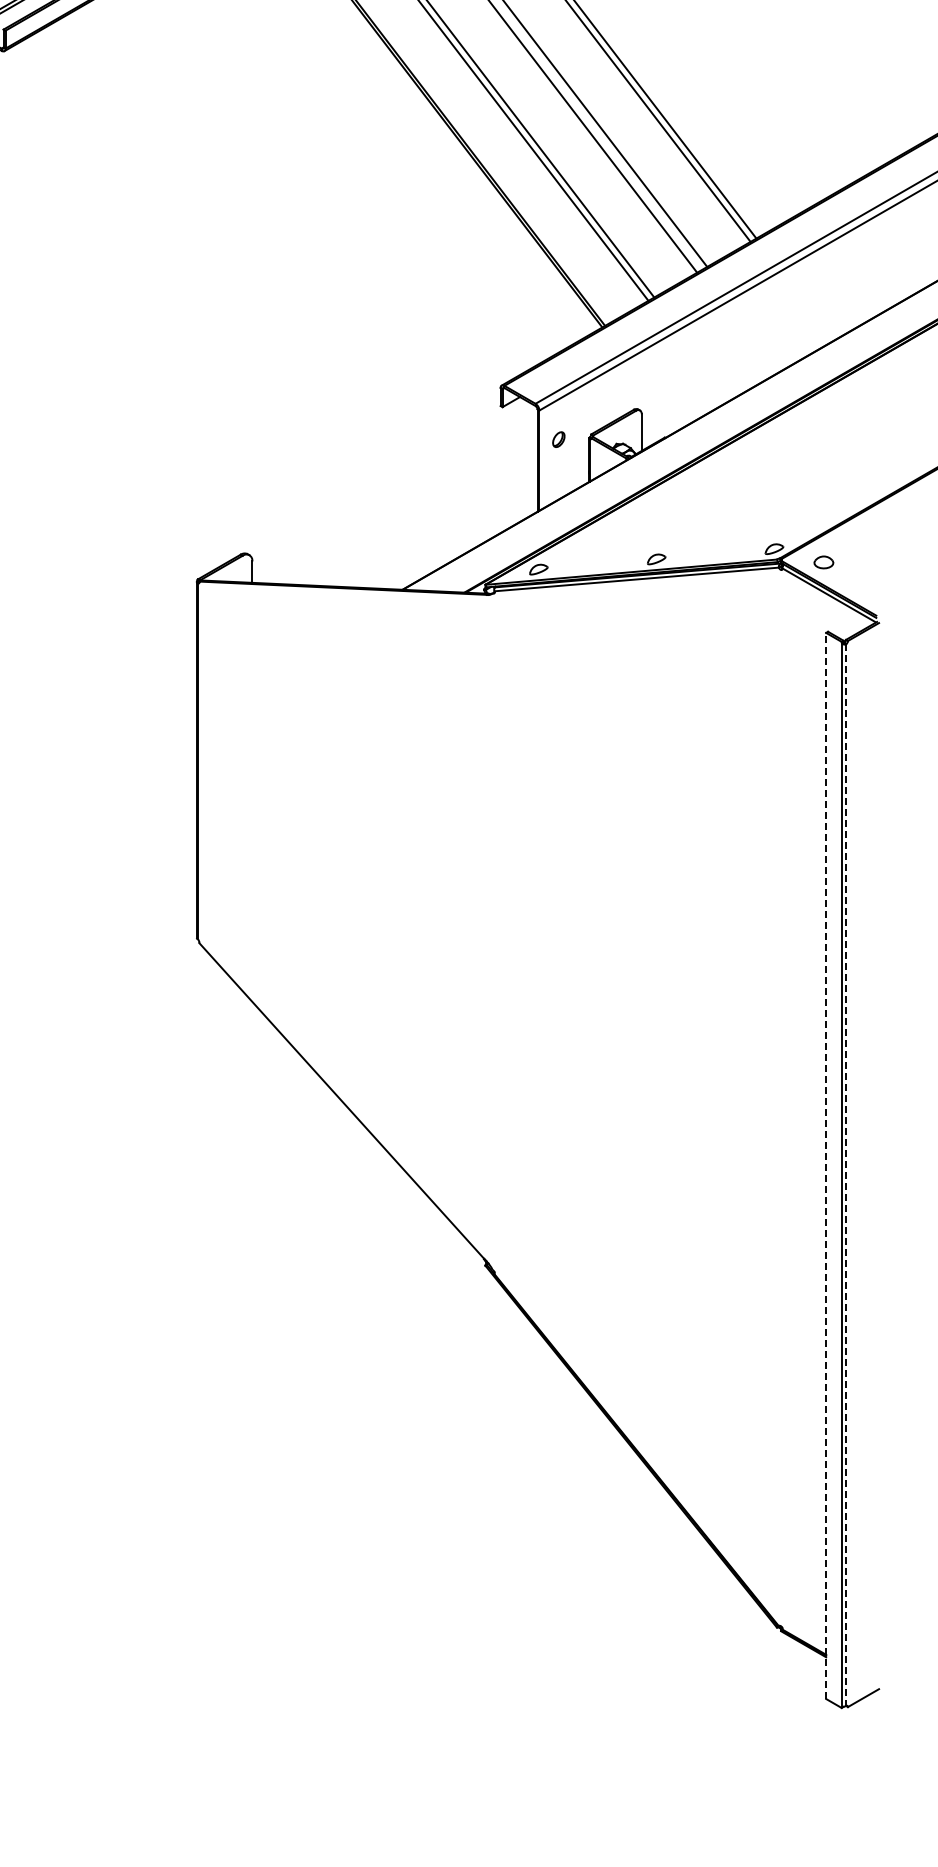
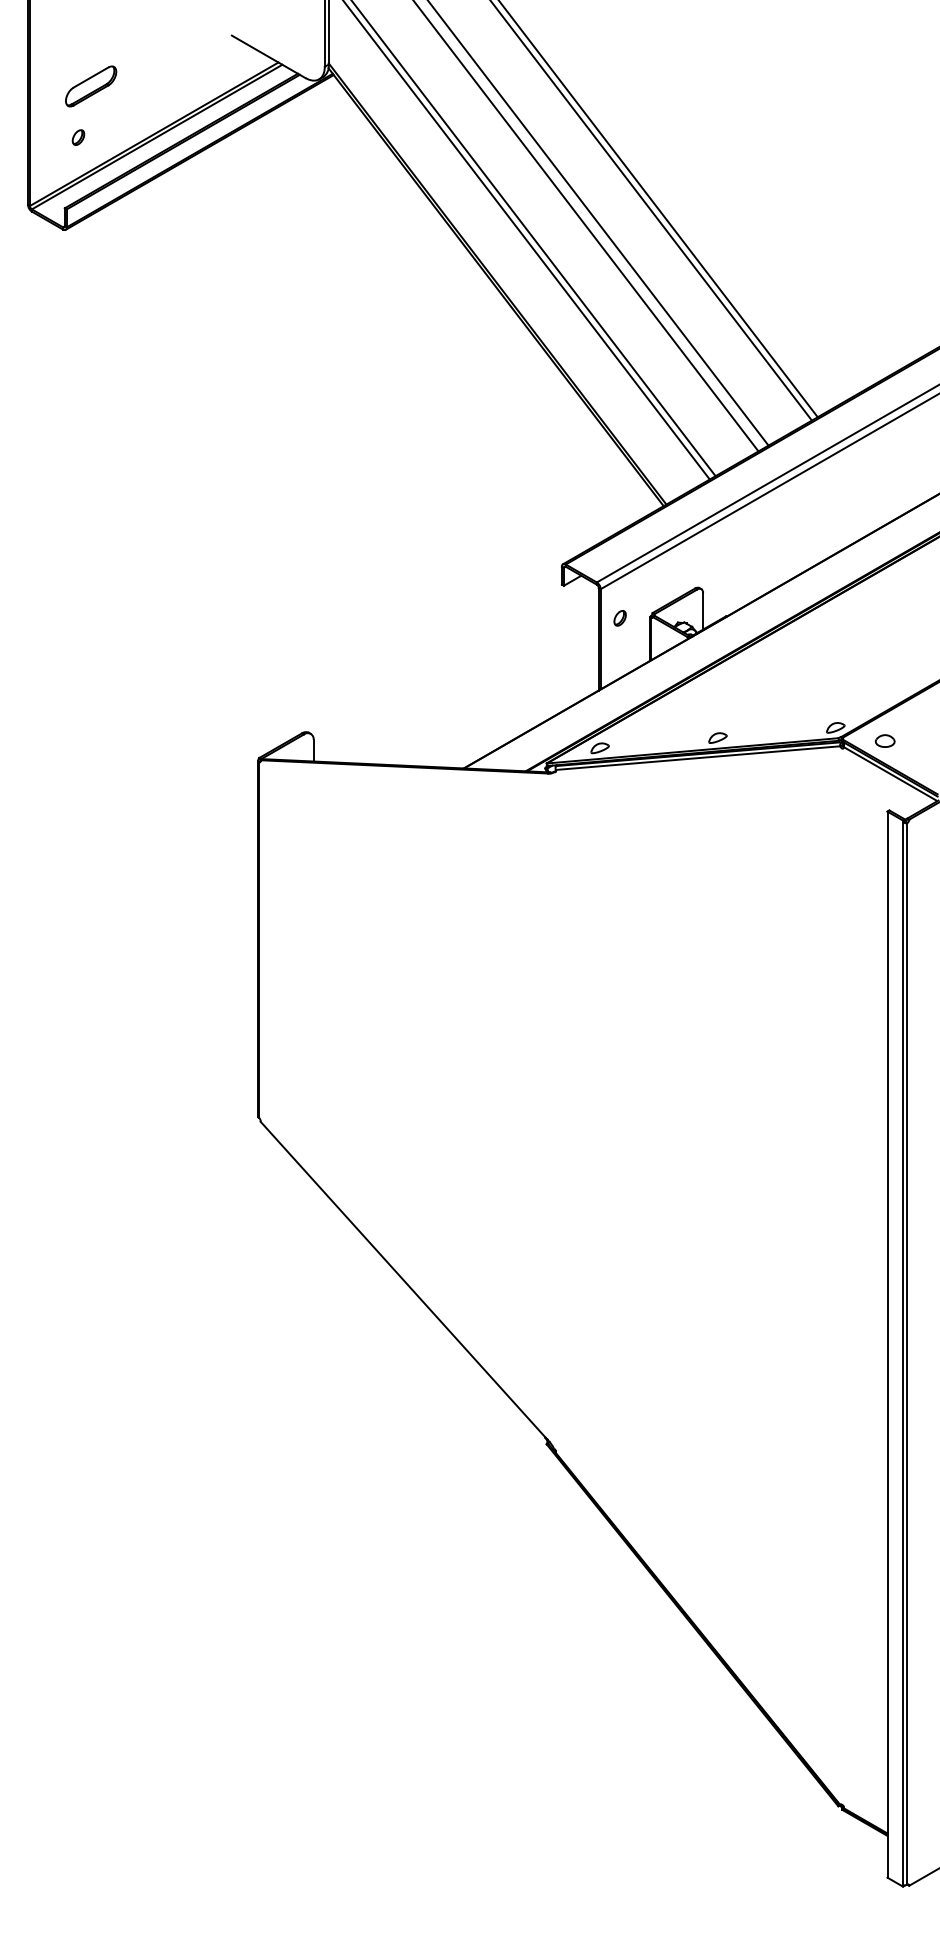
line: (826, 1165) -> (887, 1344), dashed -> solid
line: (846, 1174) -> (907, 1353), dashed -> solid

